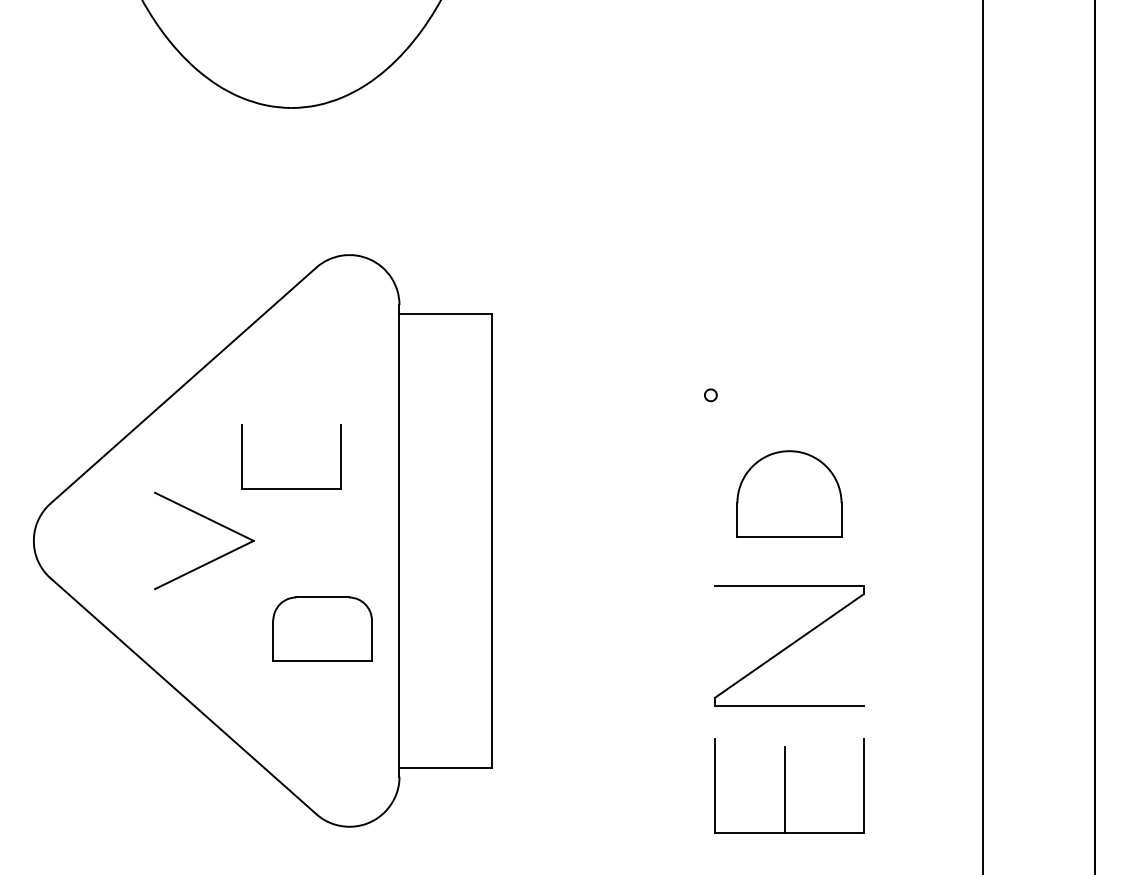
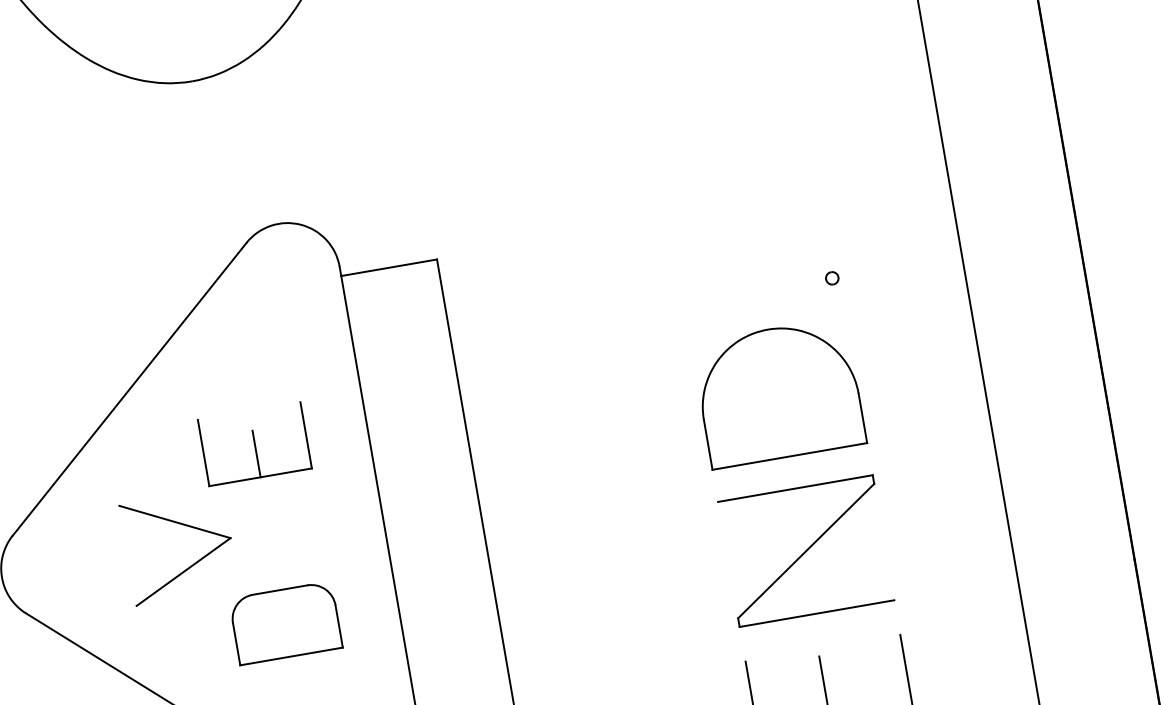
part: (710, 395) -> (831, 278), moved
line: (291, 466) -> (256, 454), added
part: (789, 493) -> (778, 392), size x1.43
part: (322, 628) -> (285, 622), moved

